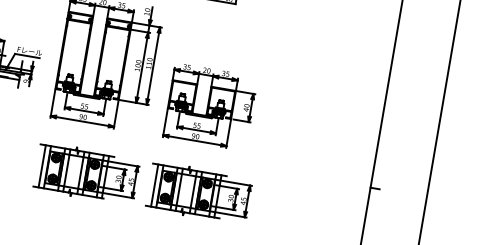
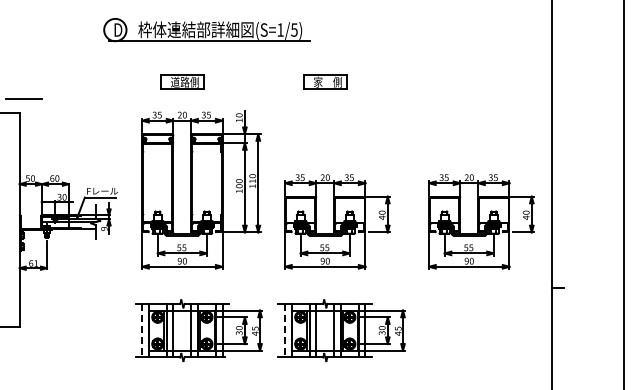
part: (323, 126) -> (481, 221), added
line: (42, 166) -> (142, 330), solid -> dashed
line: (155, 185) -> (285, 330), solid -> dashed

